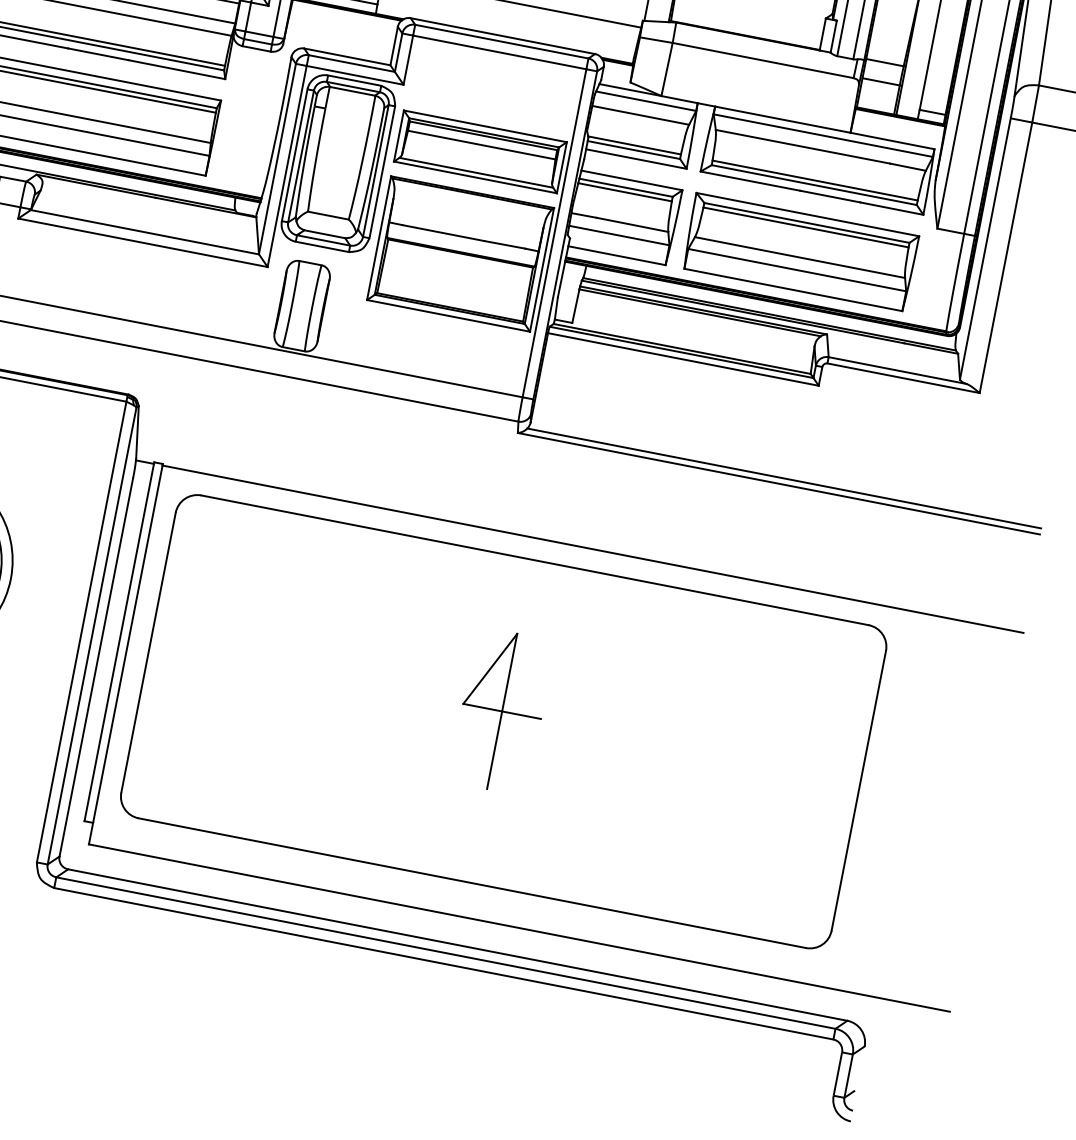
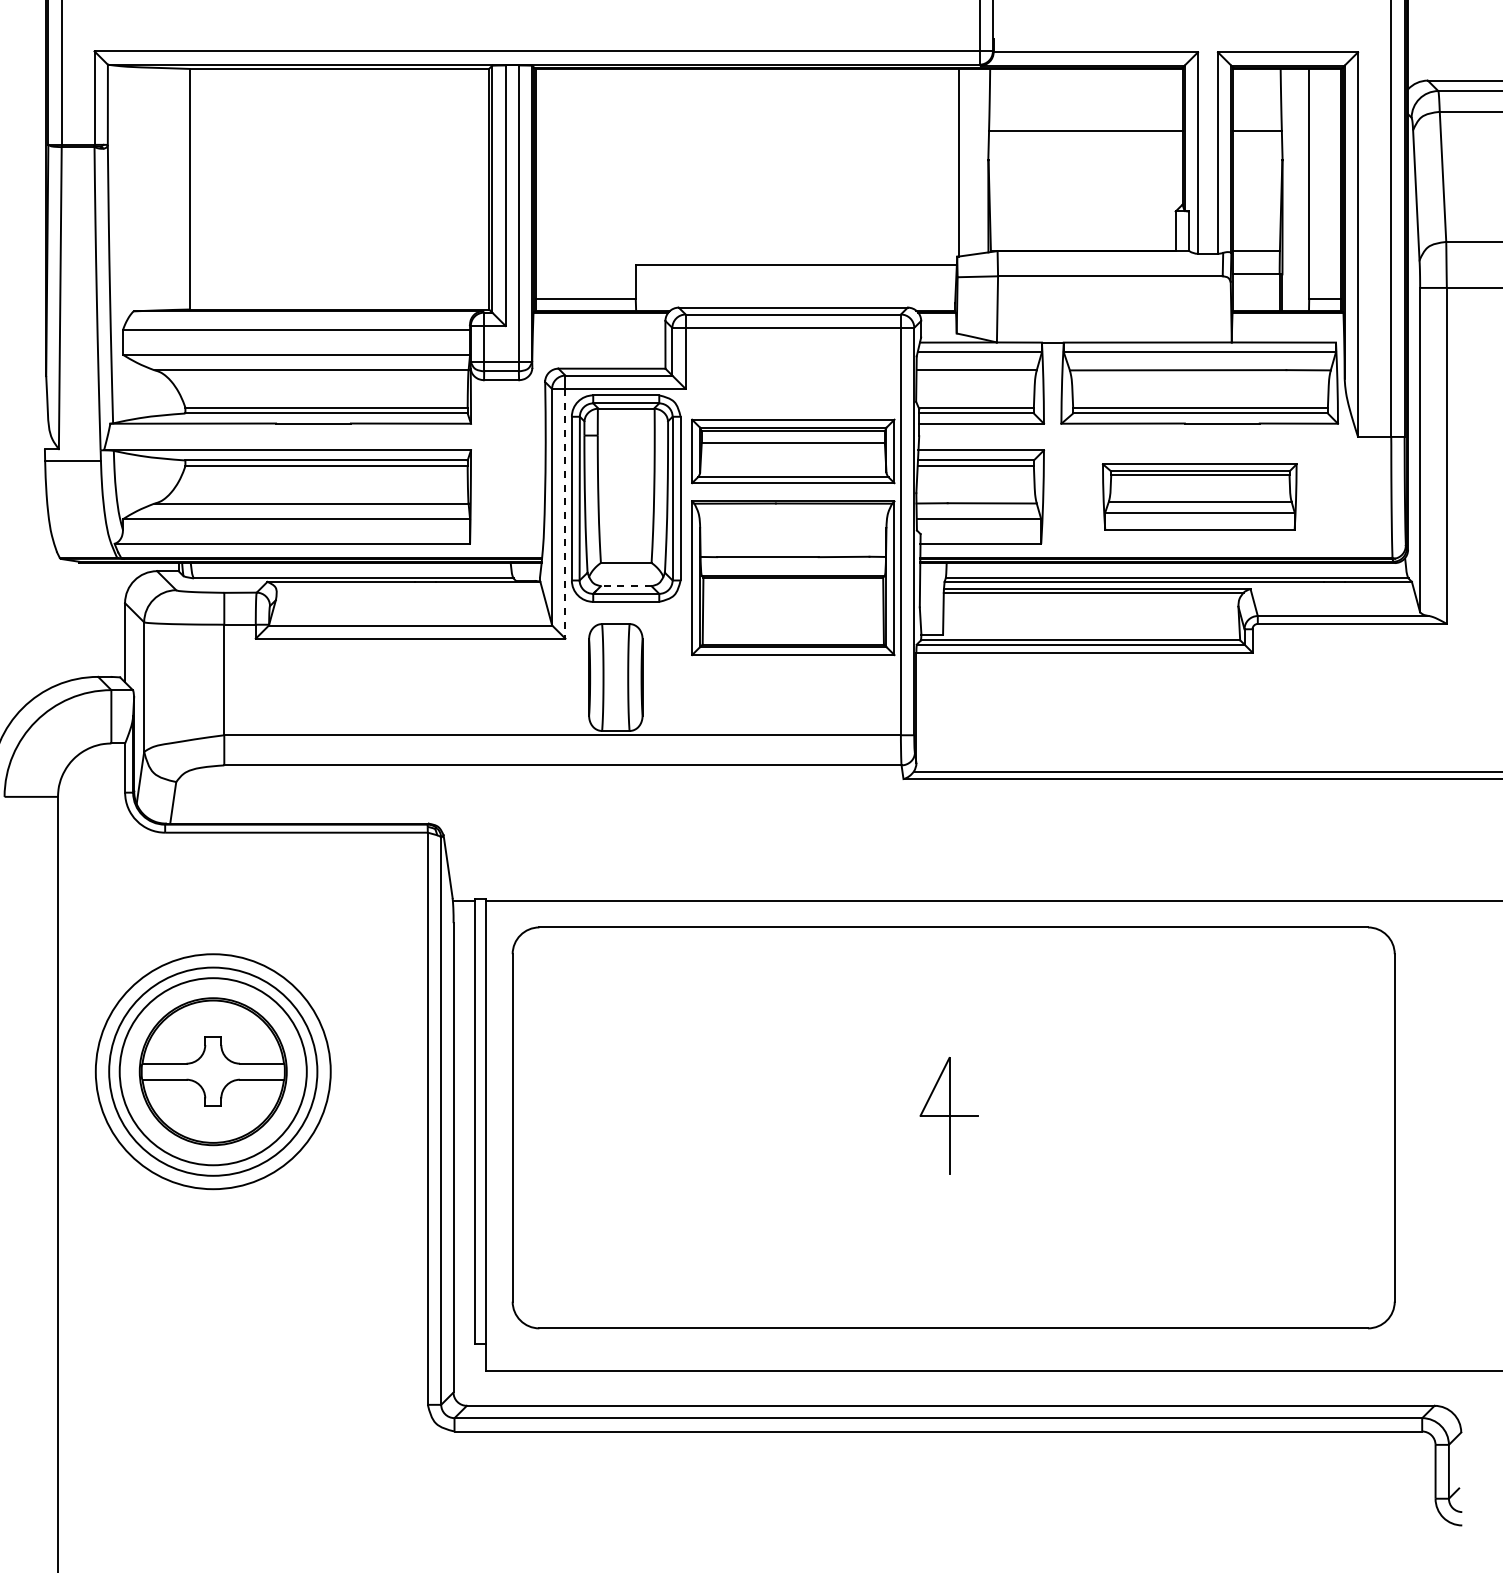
line: (287, 166) -> (565, 513), solid -> dashed
line: (324, 234) -> (625, 586), solid -> dashed
part: (800, 251) -> (1199, 496), size x0.7
part: (502, 711) -> (949, 1115), size x0.6

